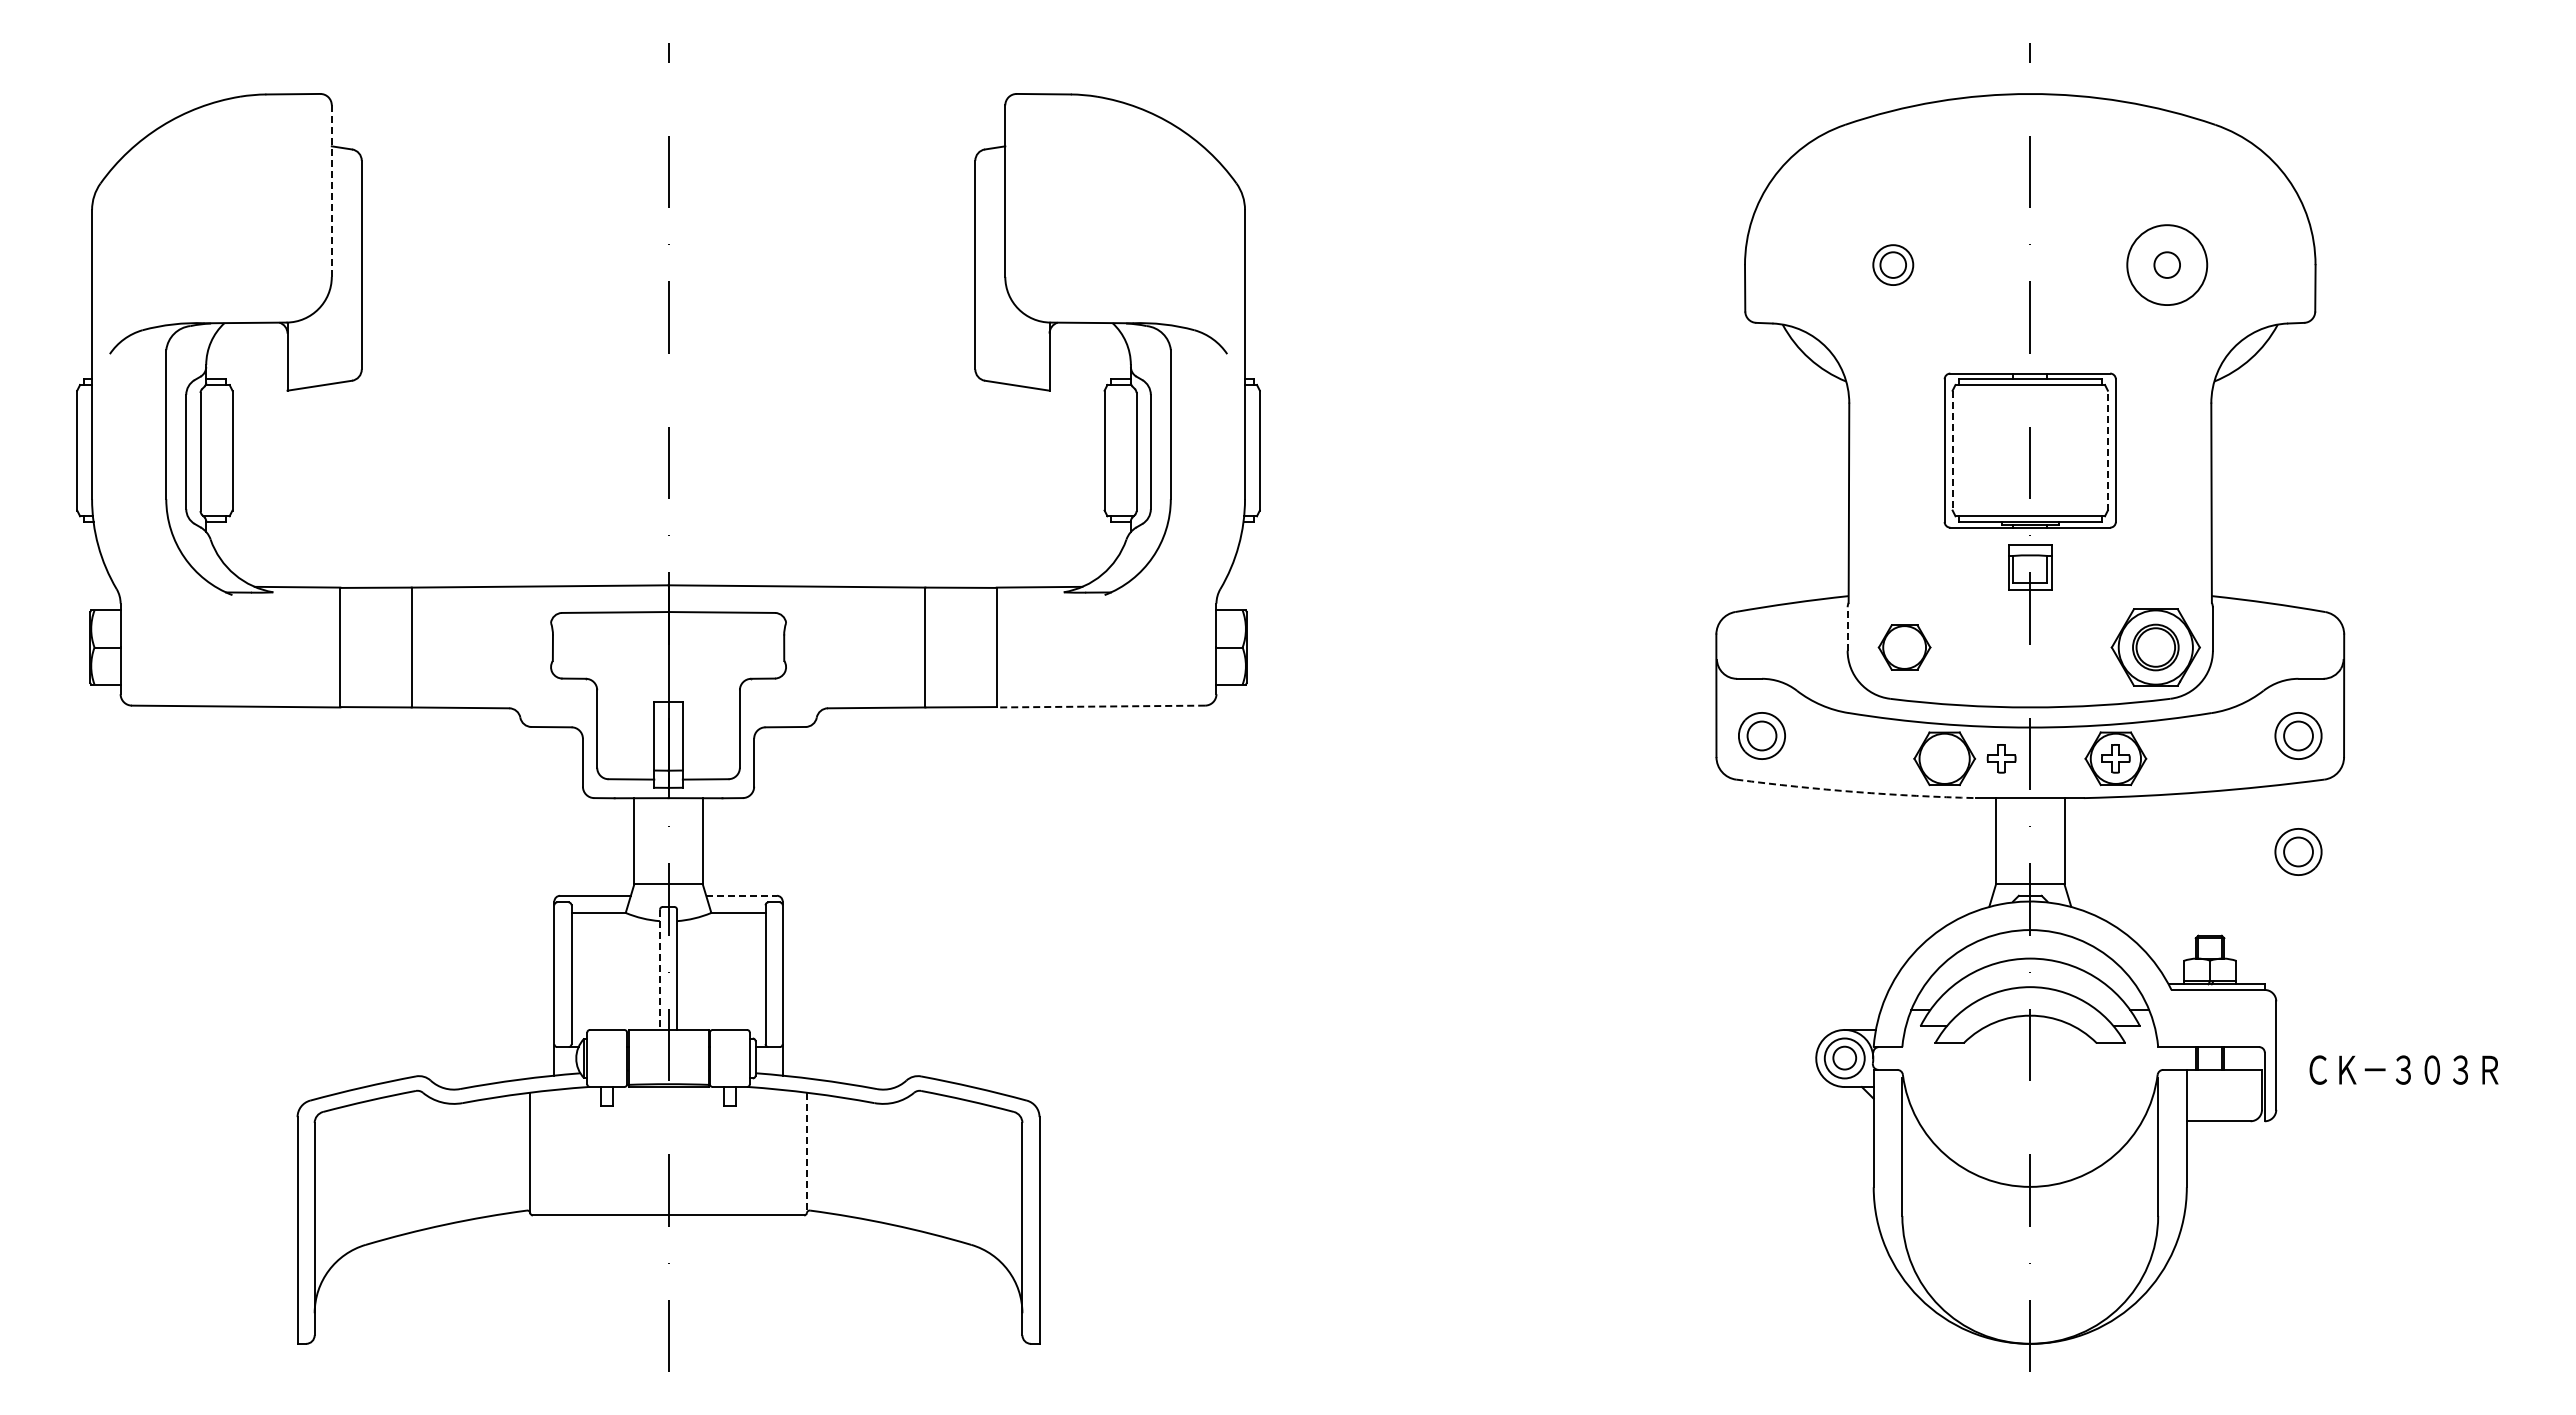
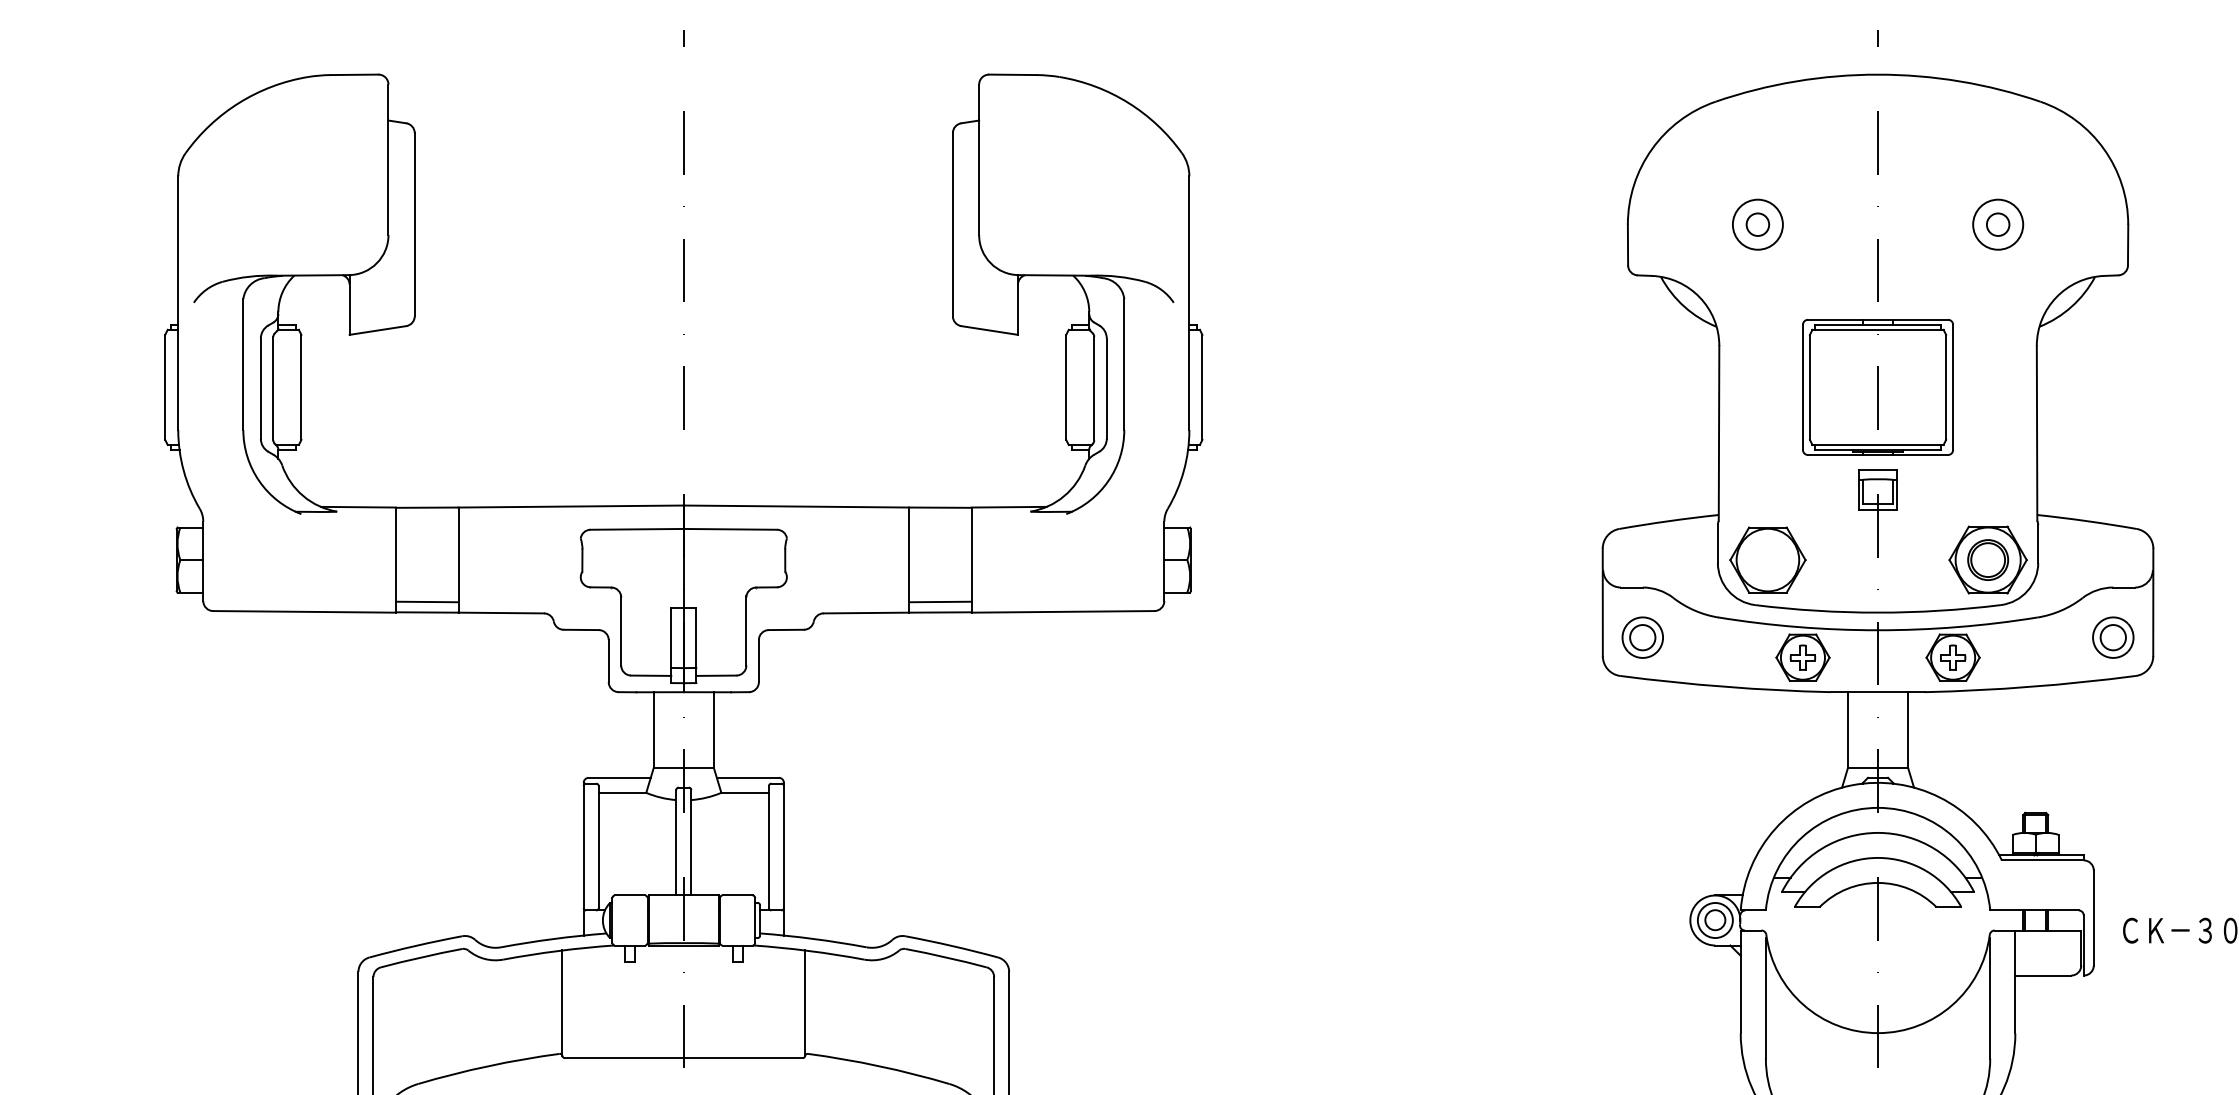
line: (331, 191) -> (388, 160), dashed -> solid
circle: (1892, 264) -> (1757, 224), size x1.43
circle: (2166, 264) -> (1997, 224), size x0.71
line: (1952, 450) -> (1809, 387), dashed -> solid
line: (2107, 450) -> (1945, 387), dashed -> solid
line: (1847, 628) -> (1717, 543), dashed -> solid
part: (1904, 647) -> (1767, 560), size x1.67
line: (375, 695) -> (426, 602), added
line: (960, 695) -> (939, 602), added
line: (1100, 706) -> (1062, 611), dashed -> solid
part: (2001, 758) -> (1802, 657), moved
arc: (1856, 792) -> (1725, 687), dashed -> solid
part: (2298, 851) -> (2113, 738), removed
line: (742, 895) -> (748, 777), dashed -> solid
line: (659, 970) -> (675, 843), dashed -> solid
line: (806, 1153) -> (804, 1003), dashed -> solid

